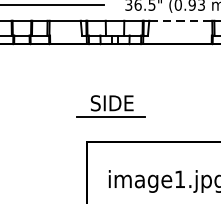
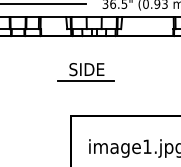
line: (180, 21) -> (147, 17), dashed -> solid
part: (110, 106) -> (85, 72), moved

